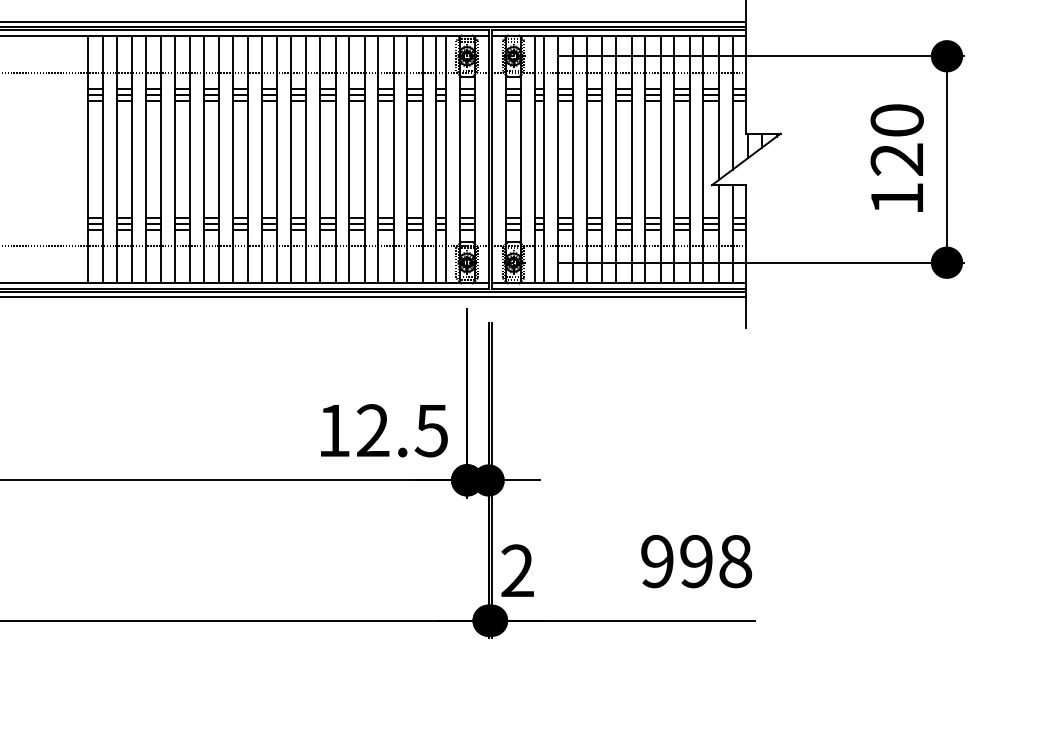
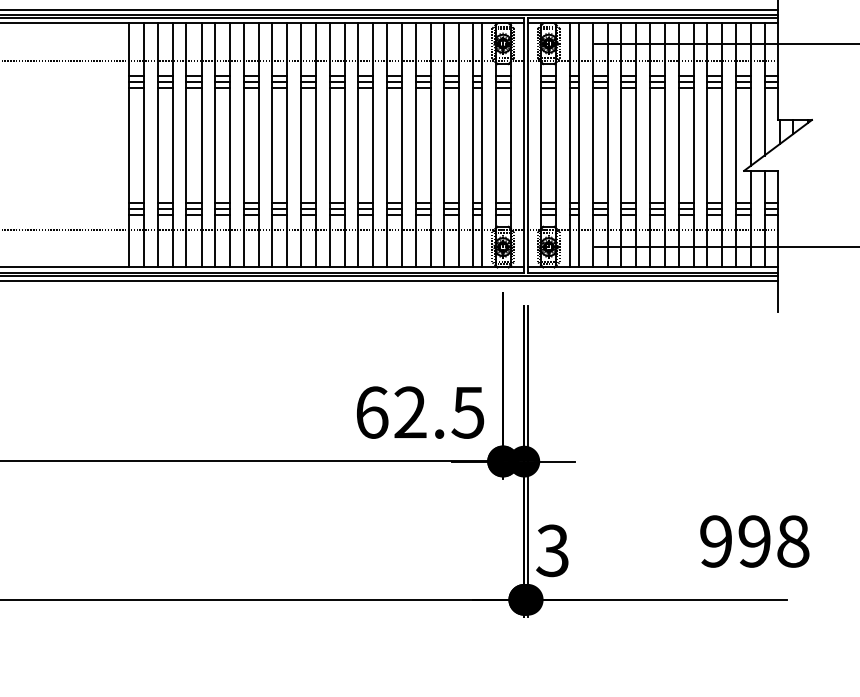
text: (334, 430) -> (372, 412), 12.5 -> 62.5
text: (696, 561) -> (754, 541), moved
text: (516, 570) -> (551, 550), 2 -> 3

